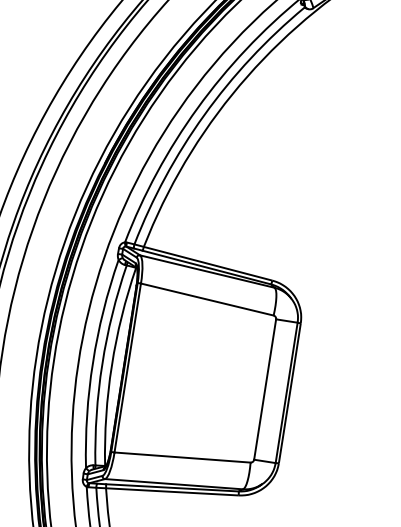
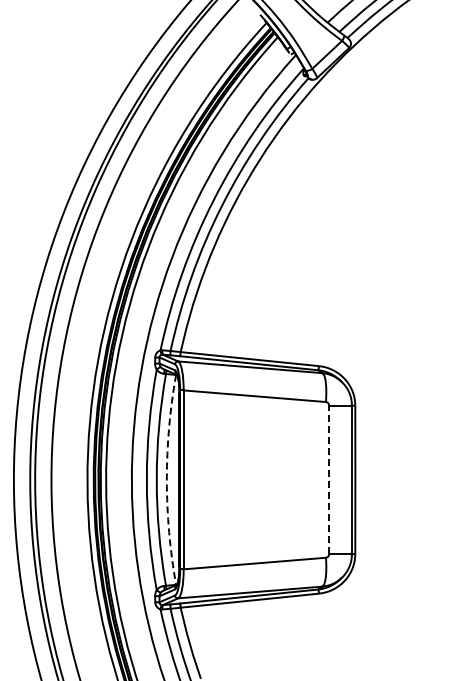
arc: (111, 365) -> (166, 479), solid -> dashed
line: (265, 389) -> (329, 479), solid -> dashed

